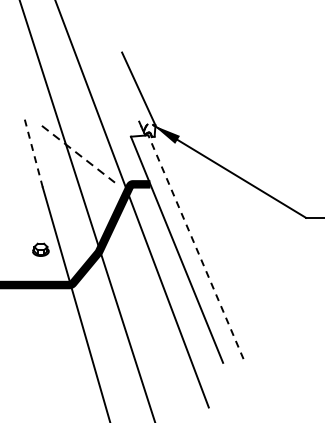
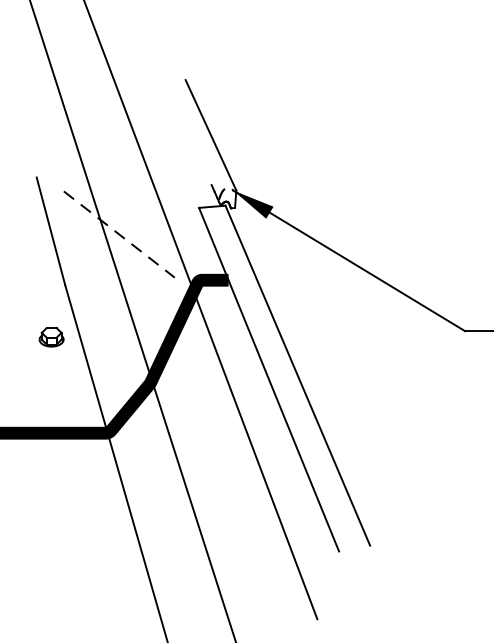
line: (33, 152) -> (51, 231), dashed -> solid
line: (195, 247) -> (297, 376), dashed -> solid
part: (40, 249) -> (51, 336), moved

